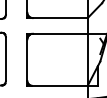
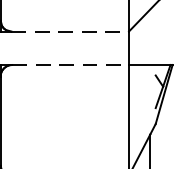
line: (60, 18) -> (71, 32), solid -> dashed
line: (60, 33) -> (71, 64), solid -> dashed

